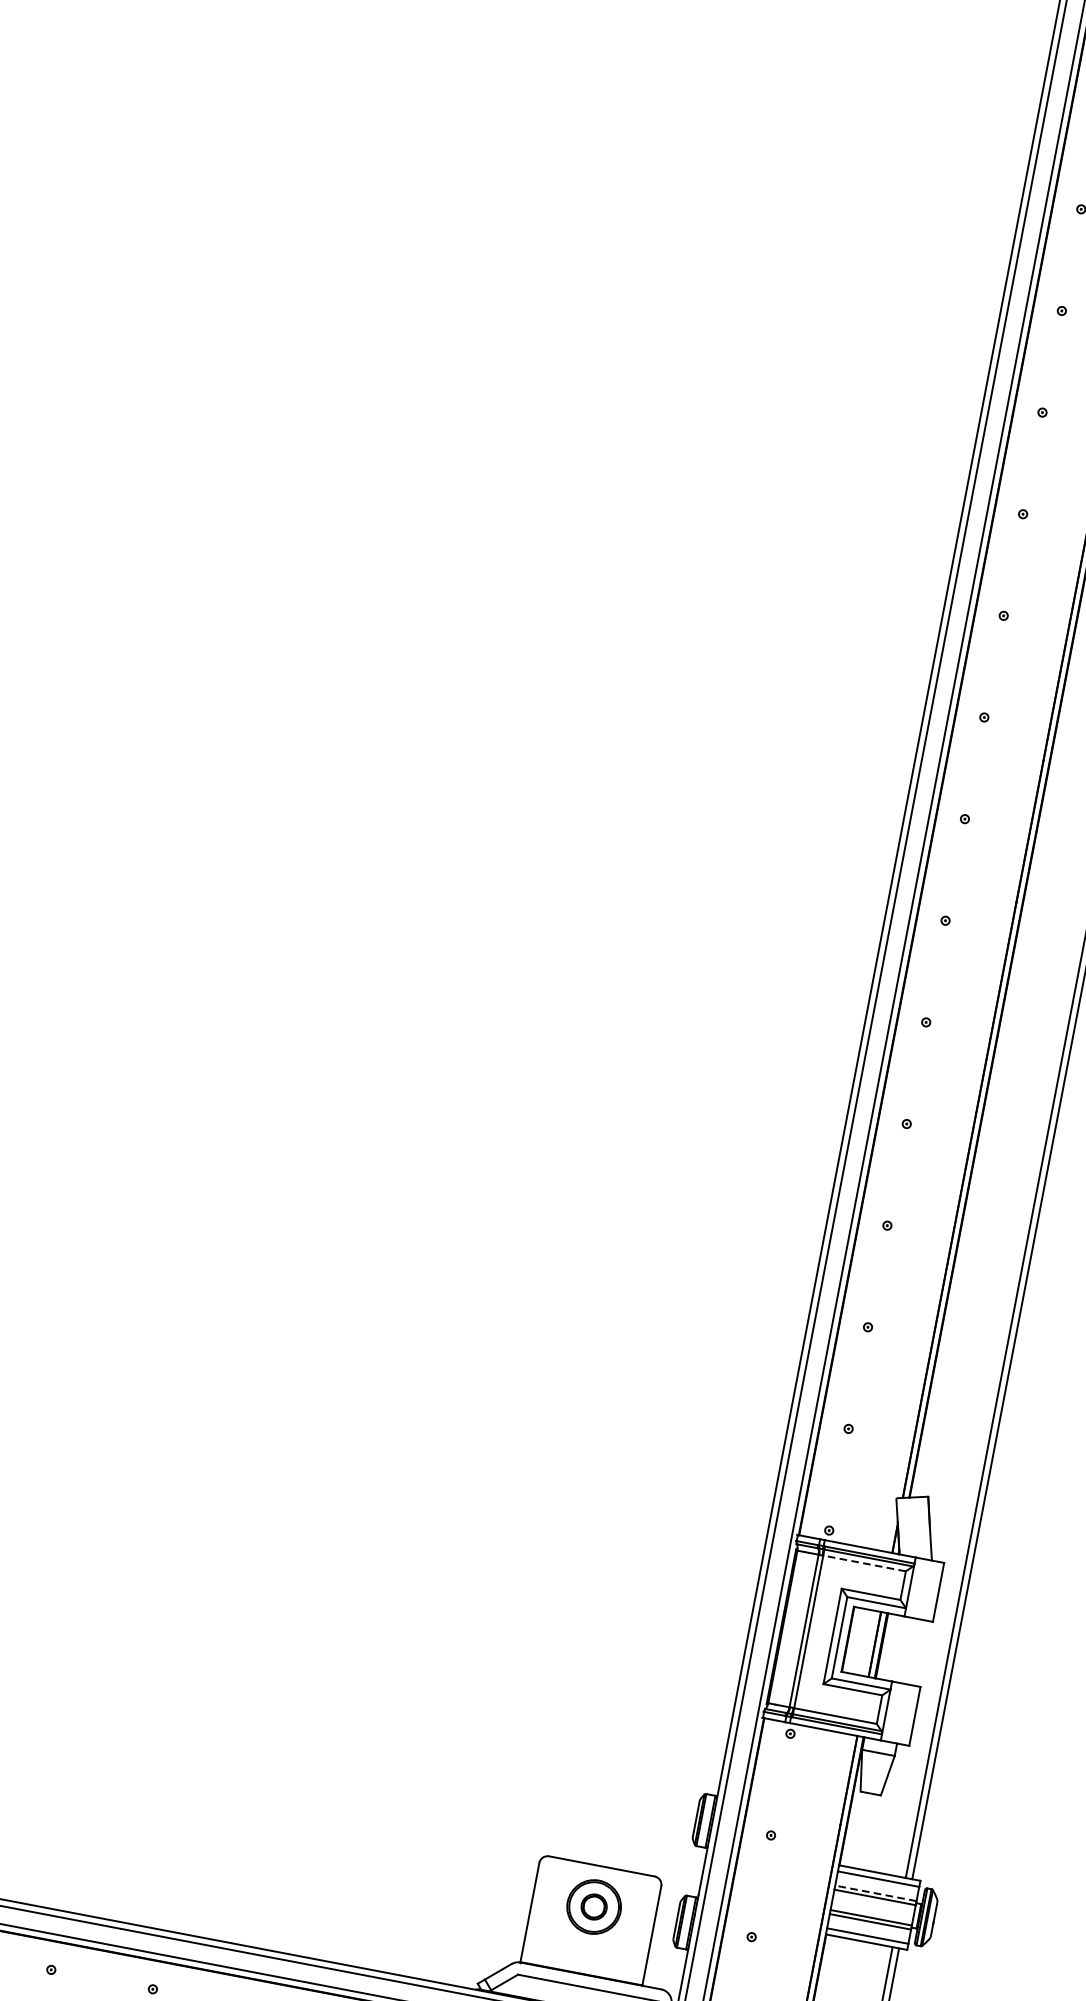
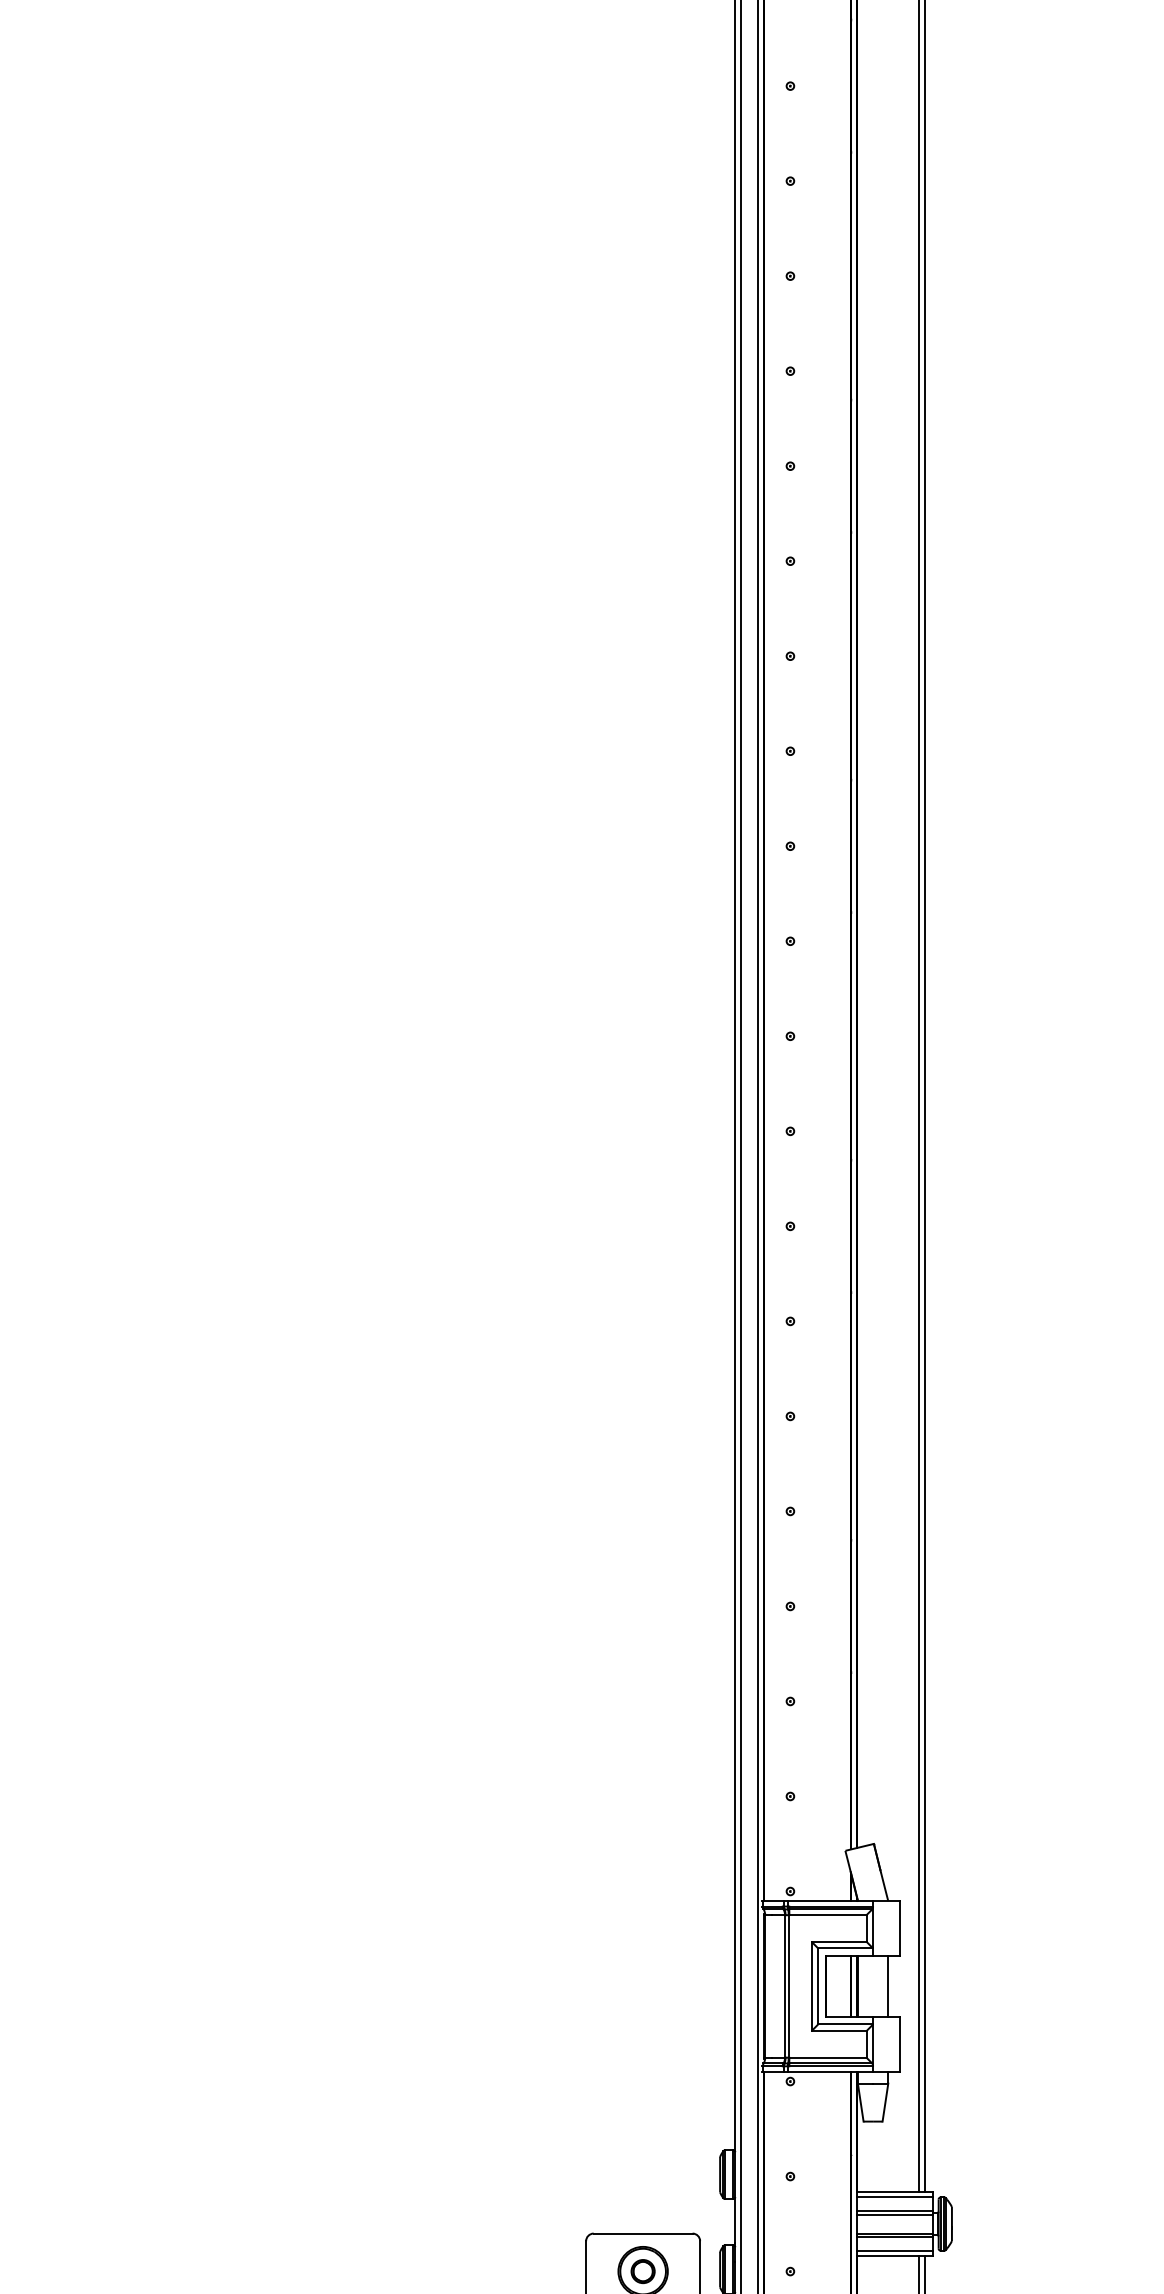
line: (864, 1563) -> (827, 1915), dashed -> solid
line: (914, 1652) -> (888, 1986), added
line: (875, 1893) -> (894, 2210), dashed -> solid

